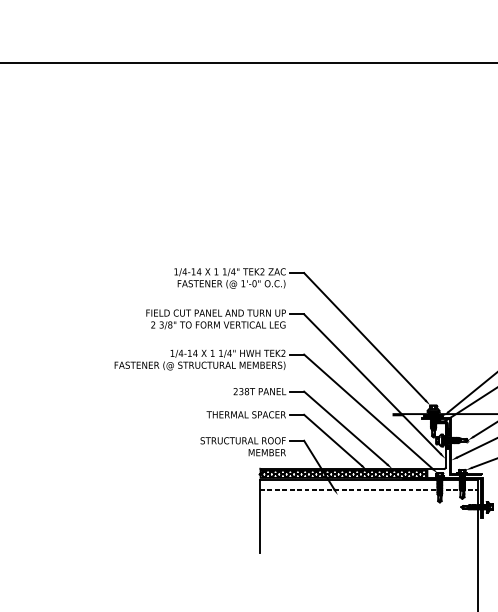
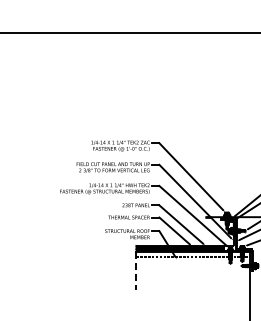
line: (260, 517) -> (136, 271), solid -> dashed

